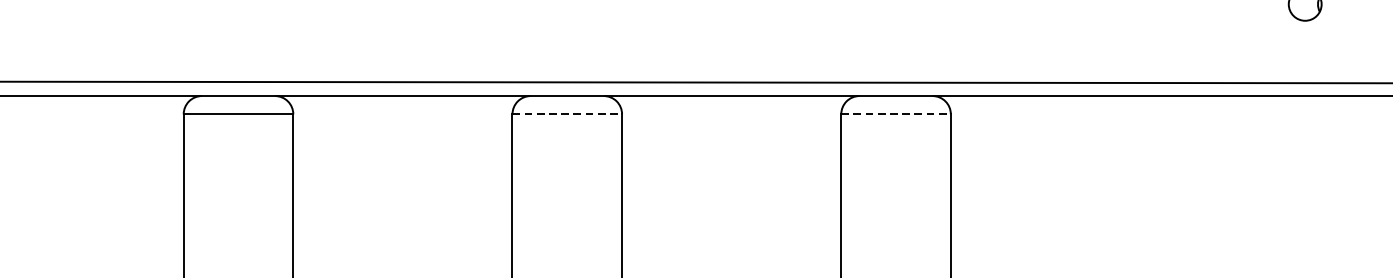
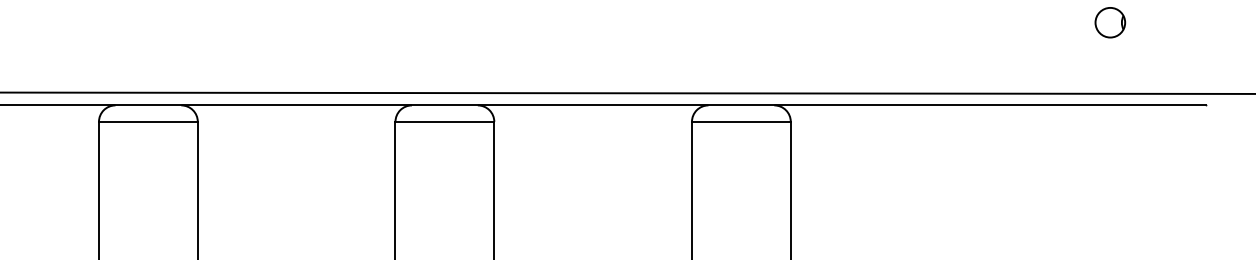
line: (567, 113) -> (445, 121), dashed -> solid
line: (896, 113) -> (741, 121), dashed -> solid

